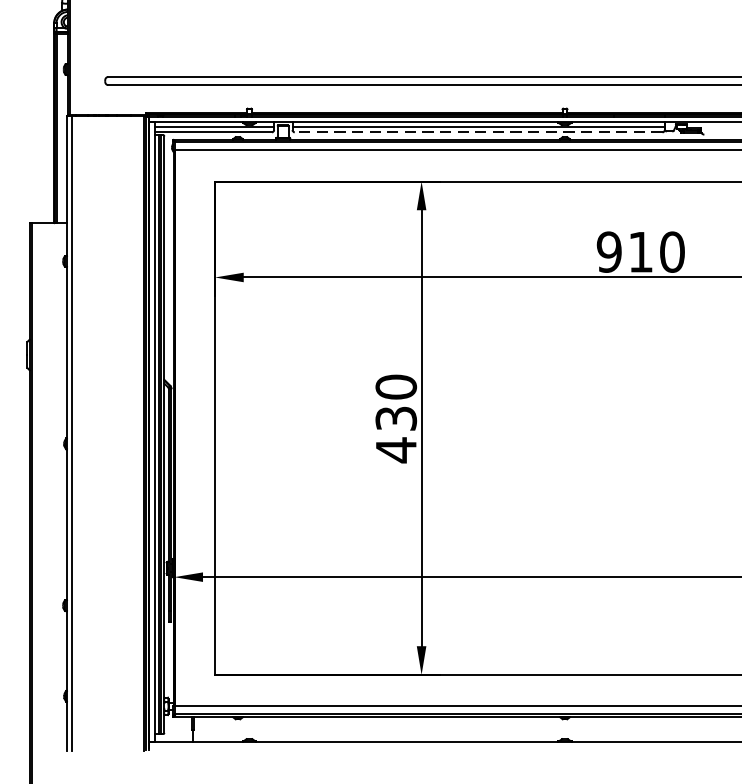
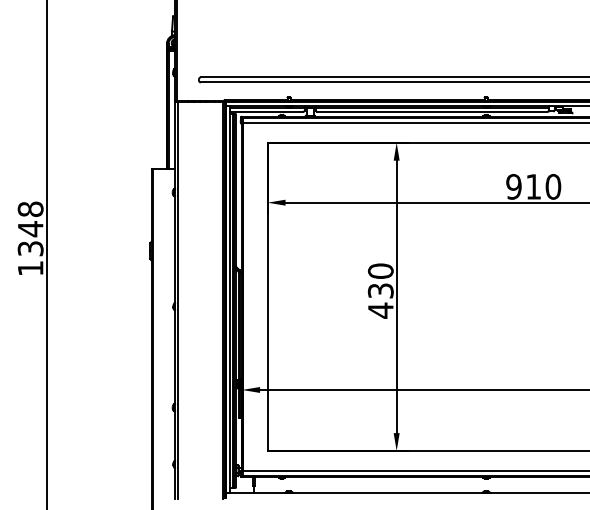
line: (478, 133) -> (432, 112), dashed -> solid

